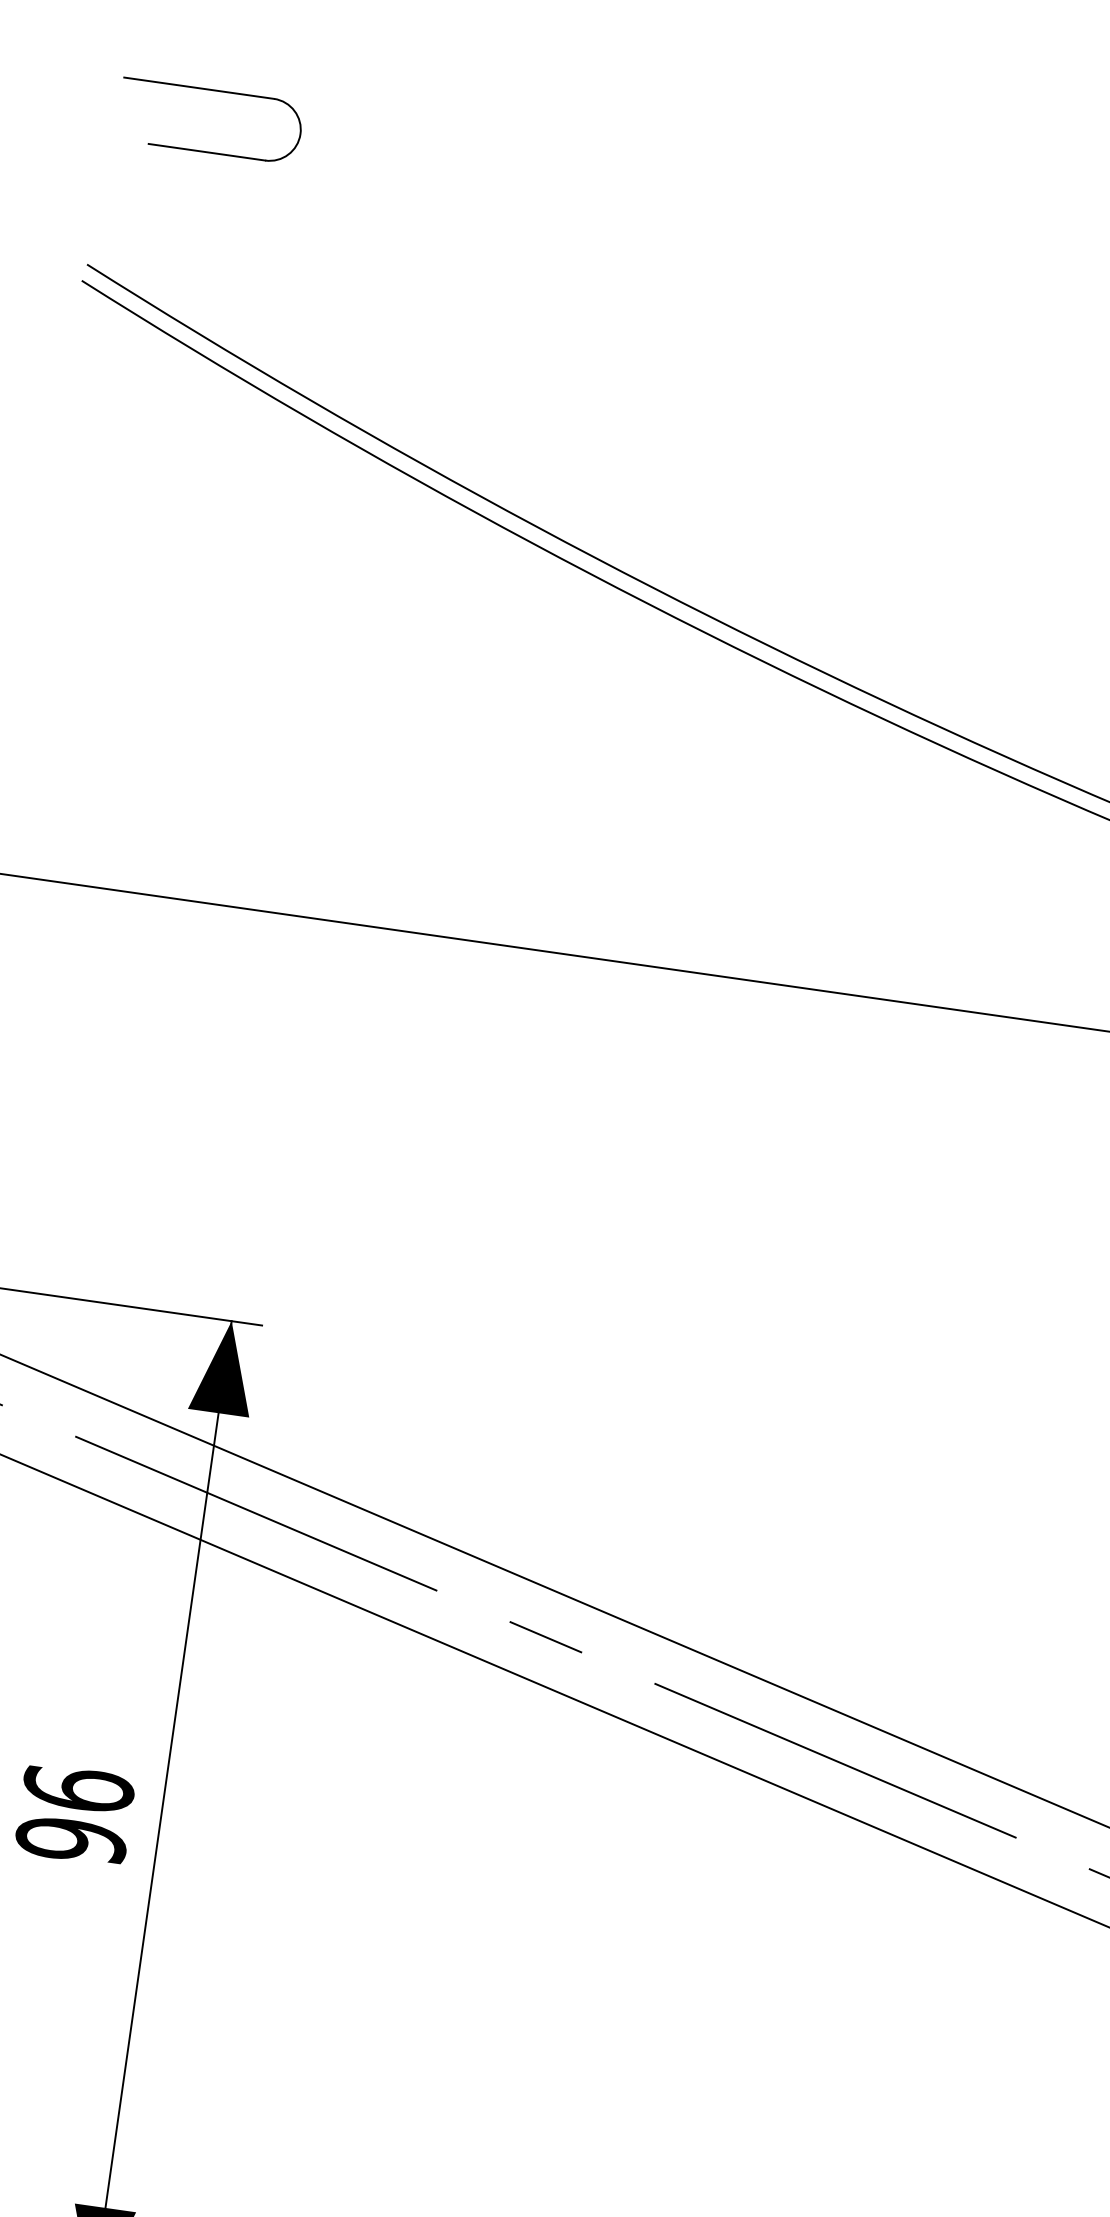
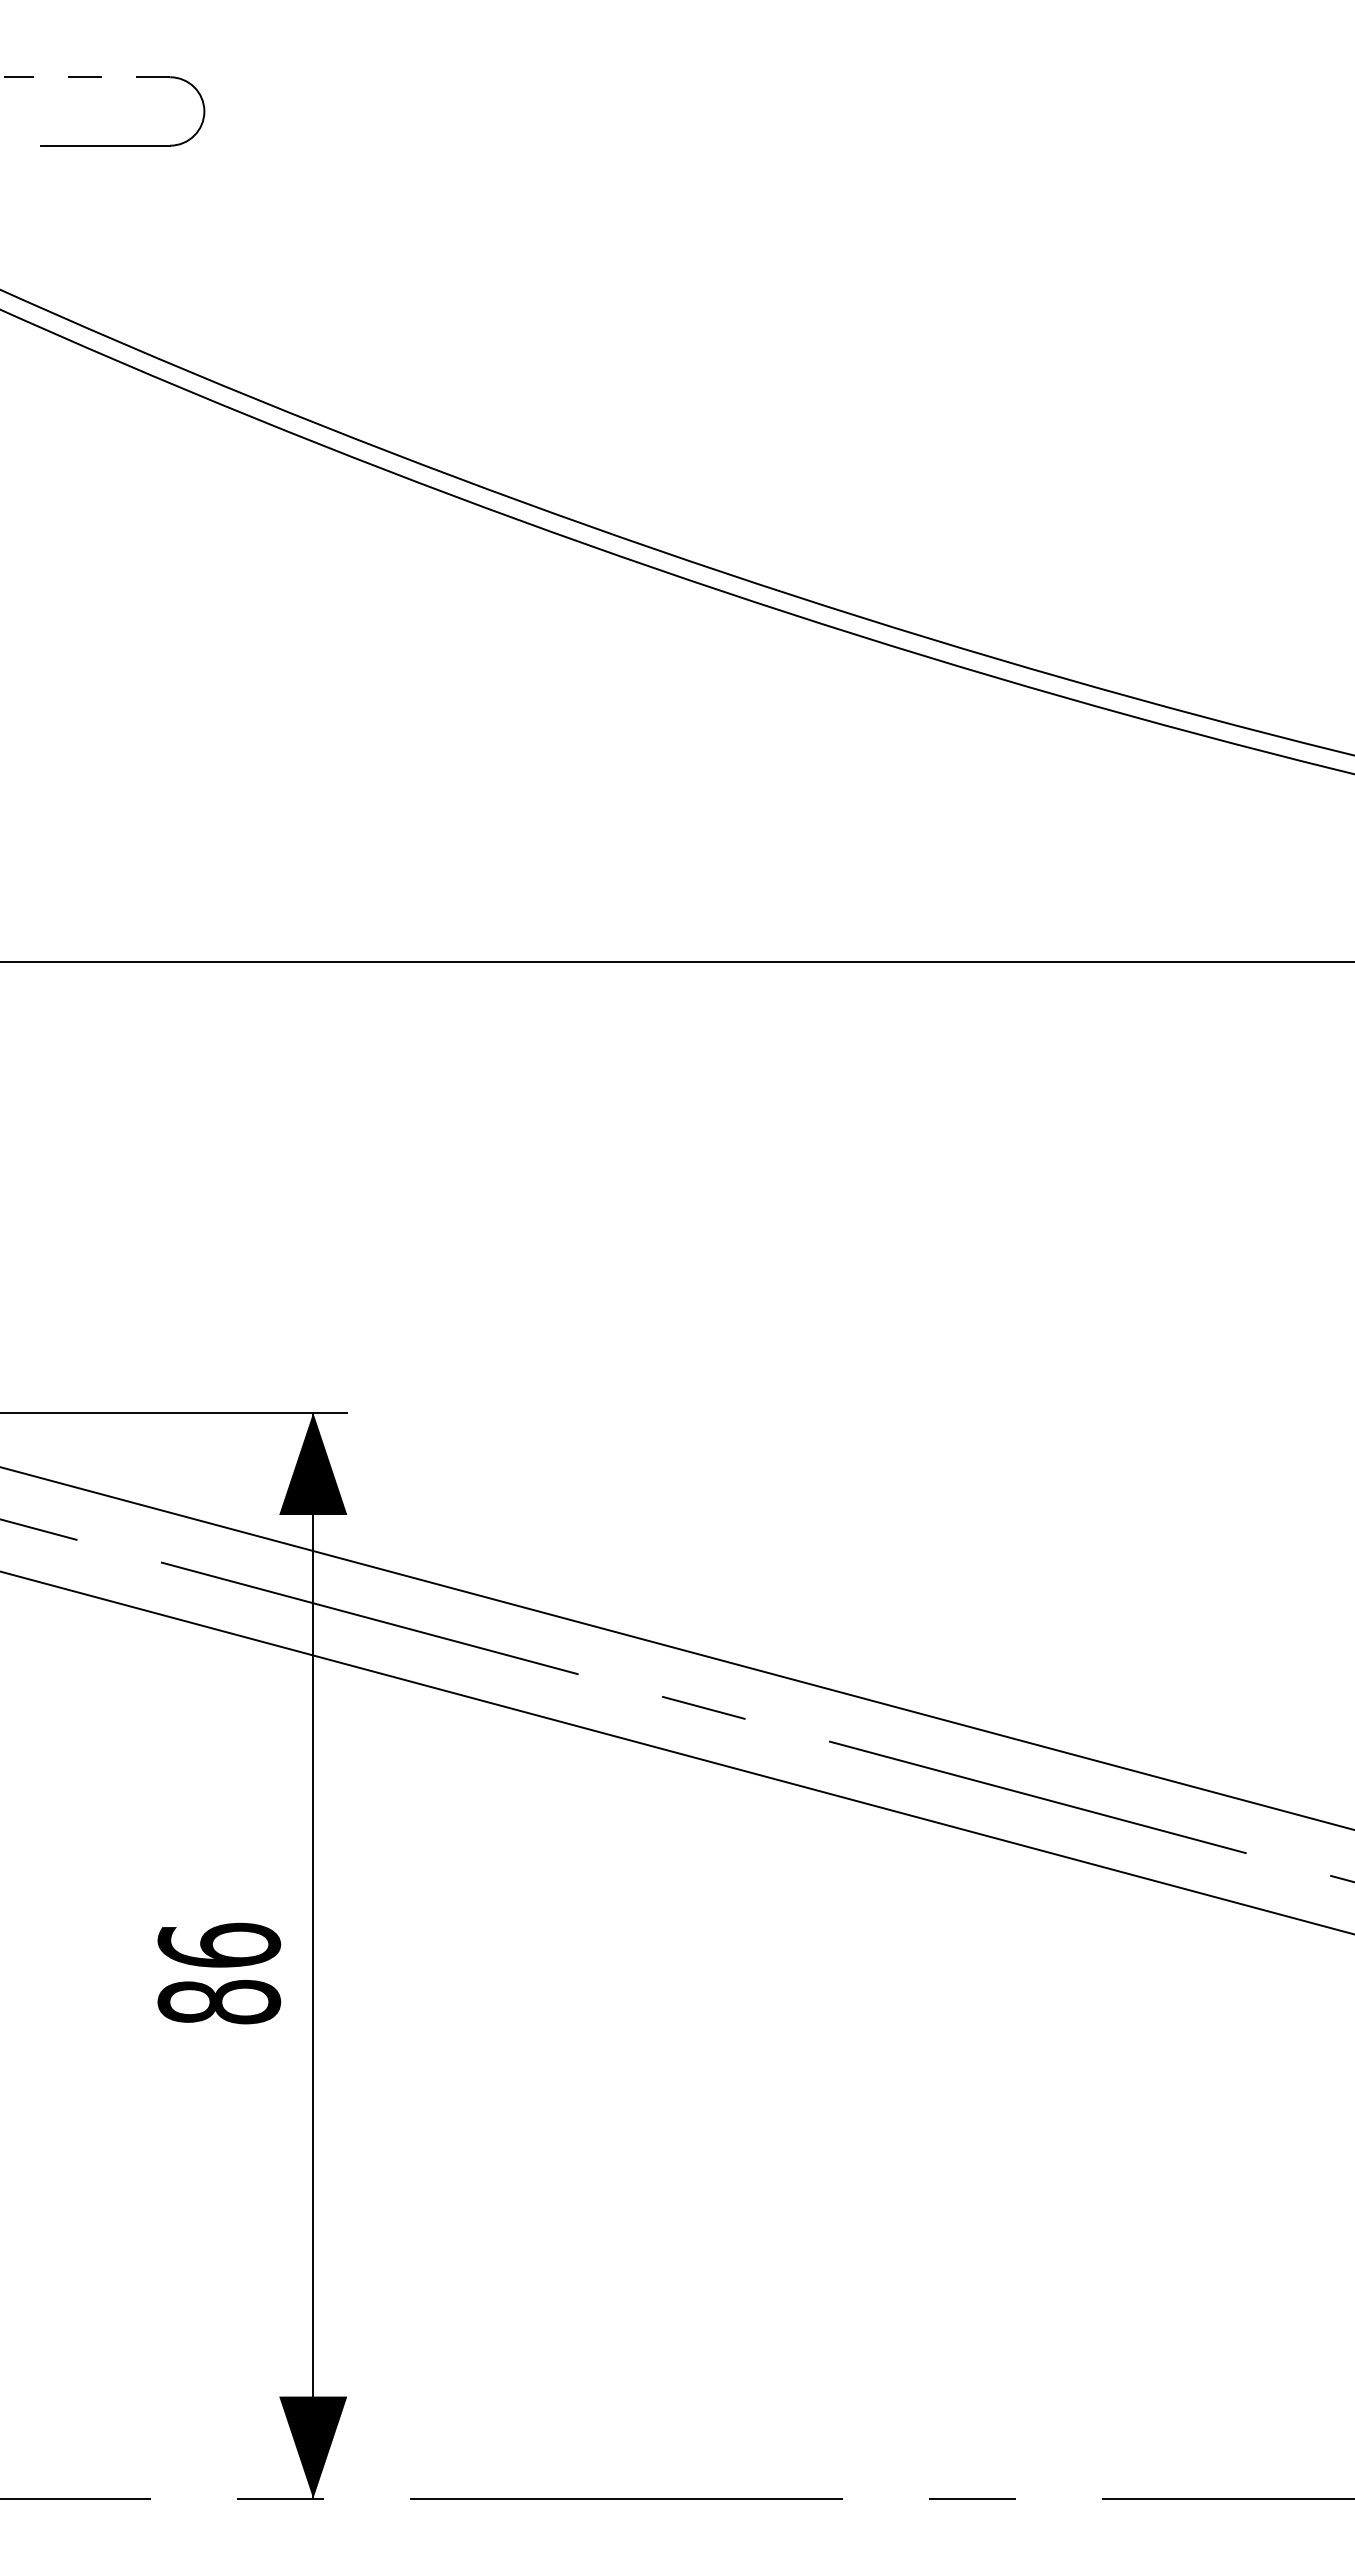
line: (198, 88) -> (86, 77), solid -> dashed
text: (71, 1840) -> (219, 2002), 96 -> 86

